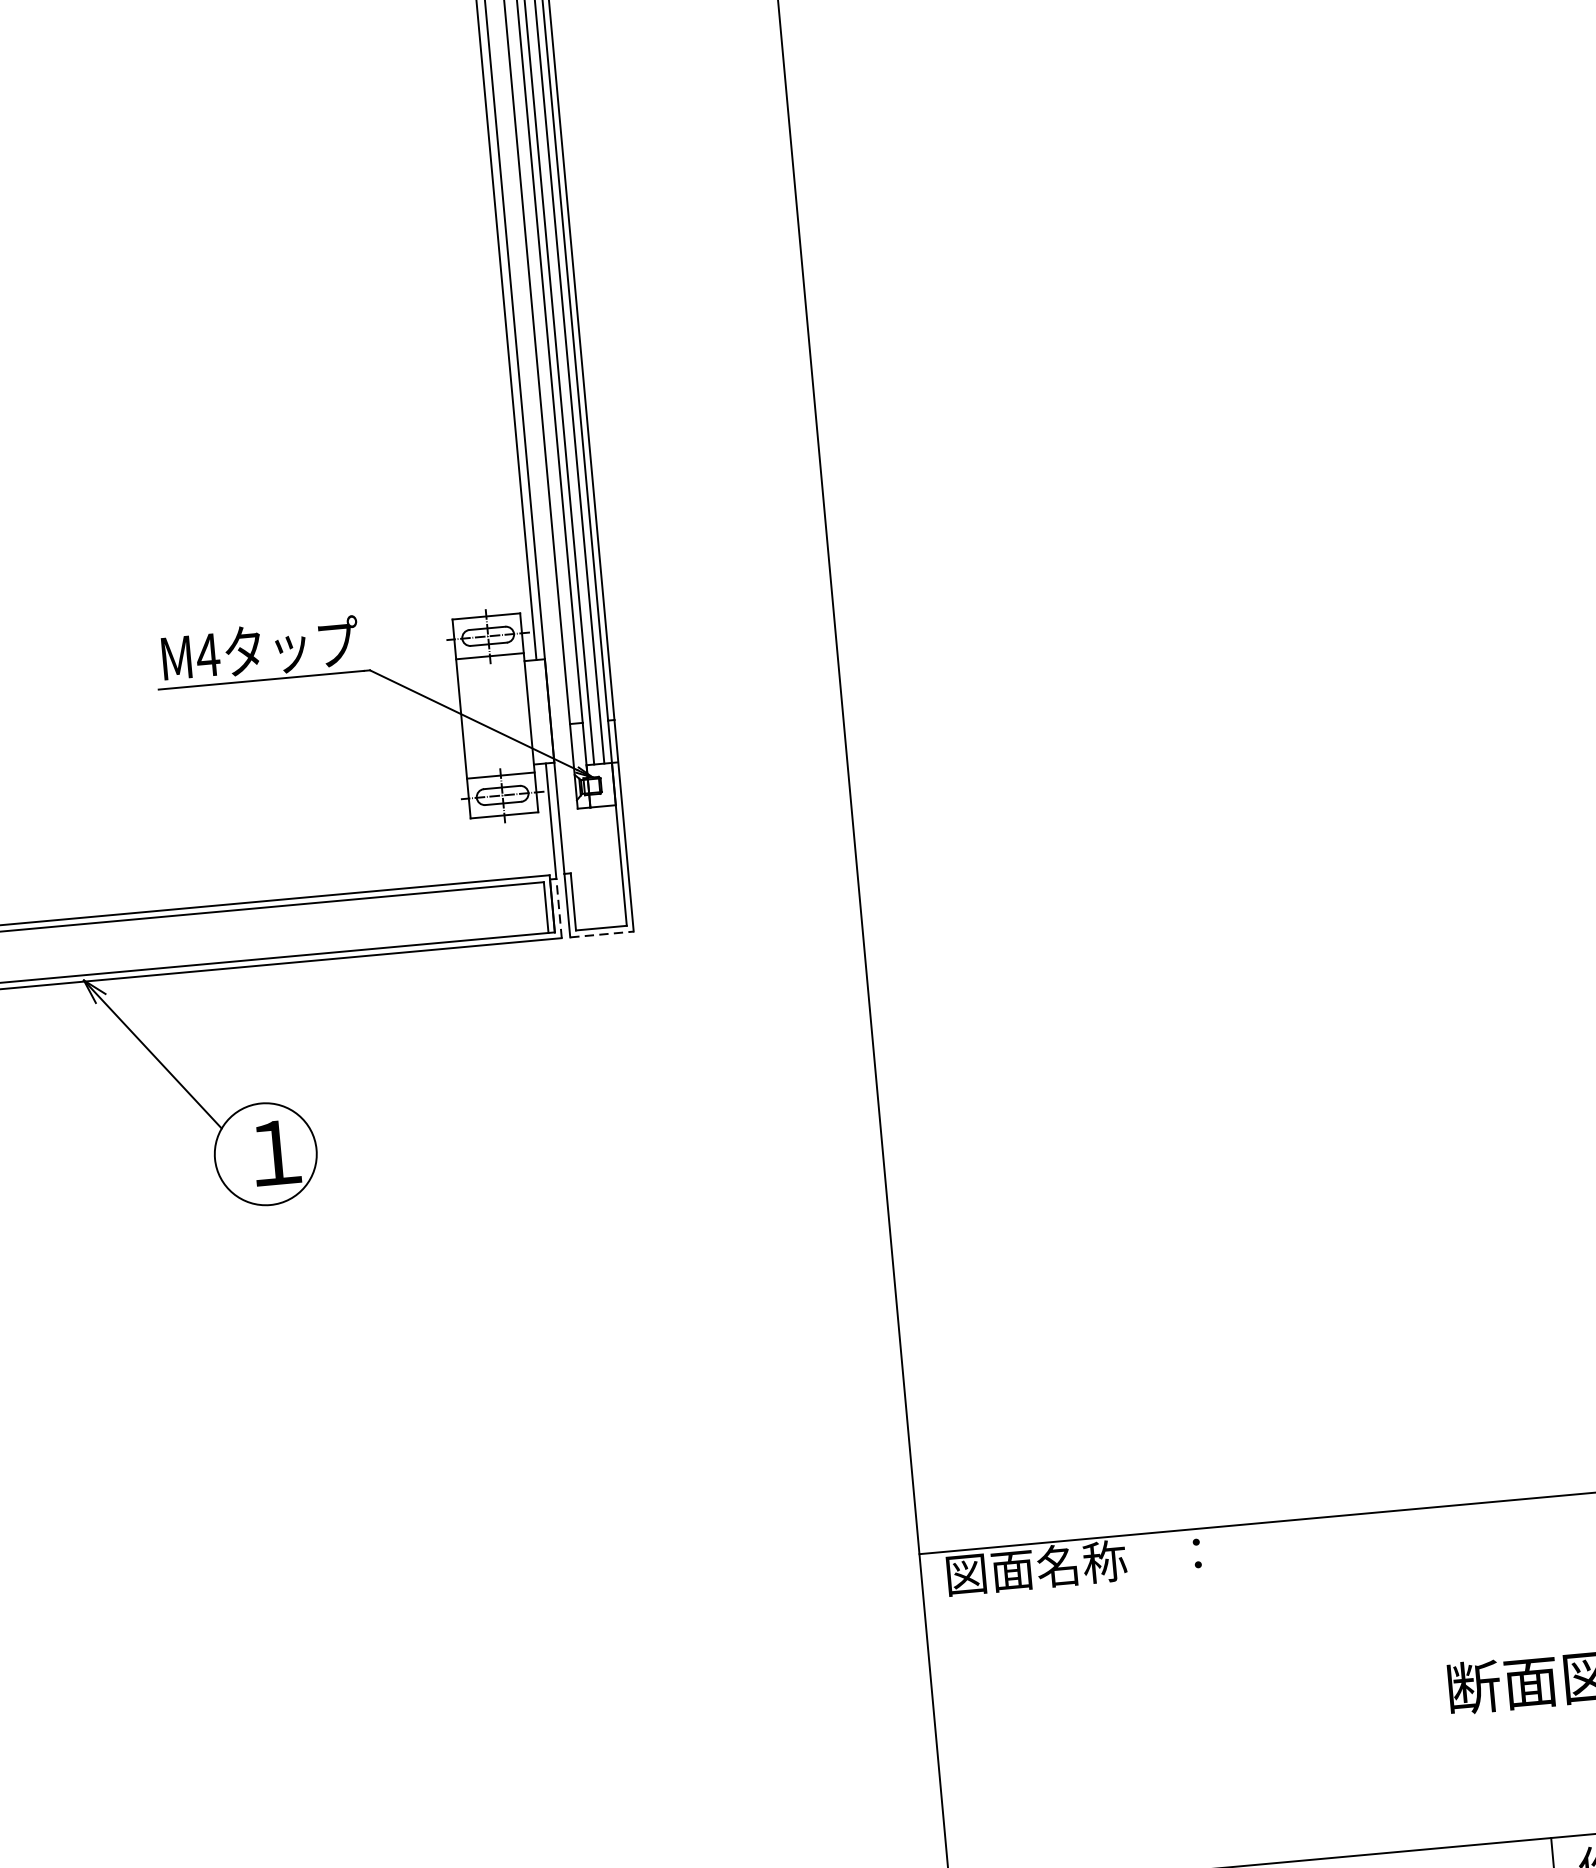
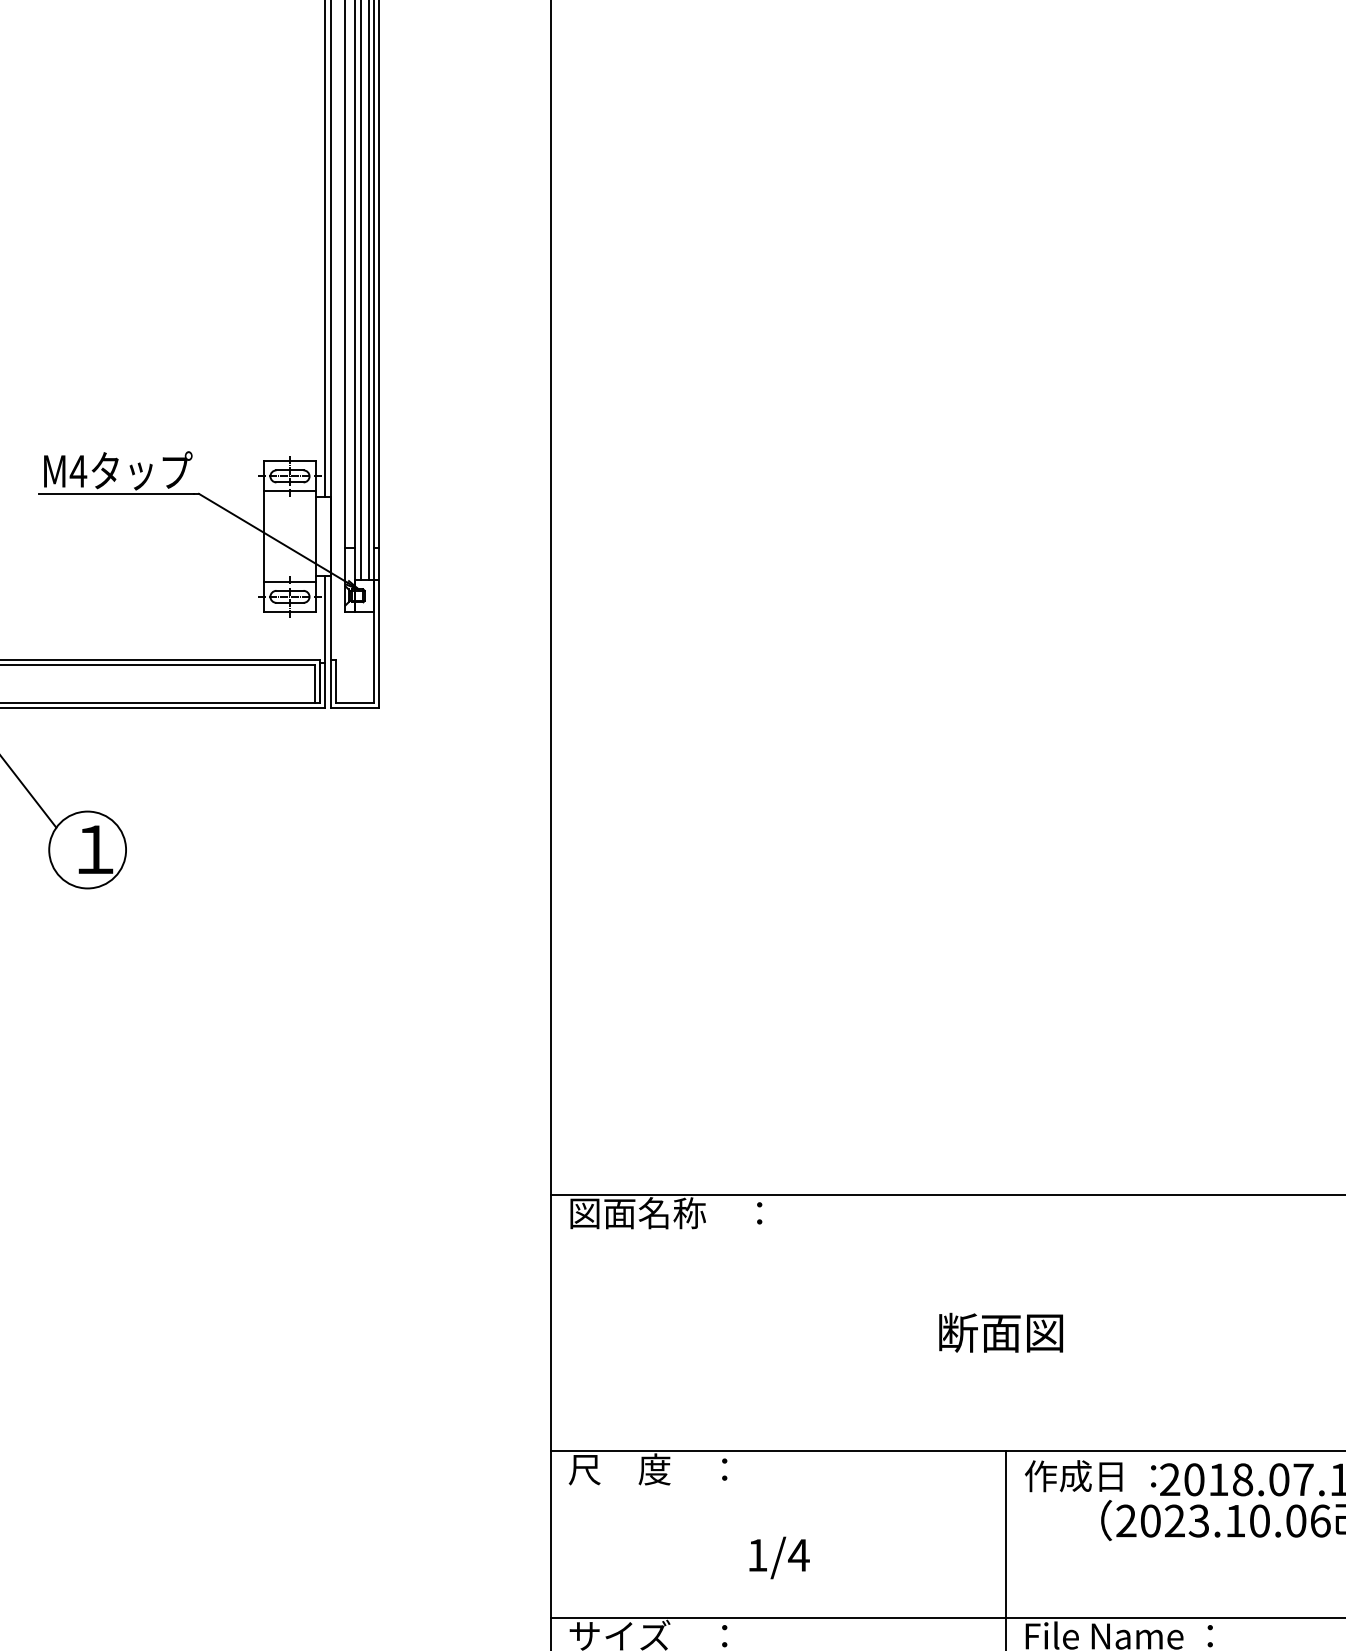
line: (558, 908) -> (324, 685), dashed -> solid
line: (602, 935) -> (355, 708), dashed -> solid

